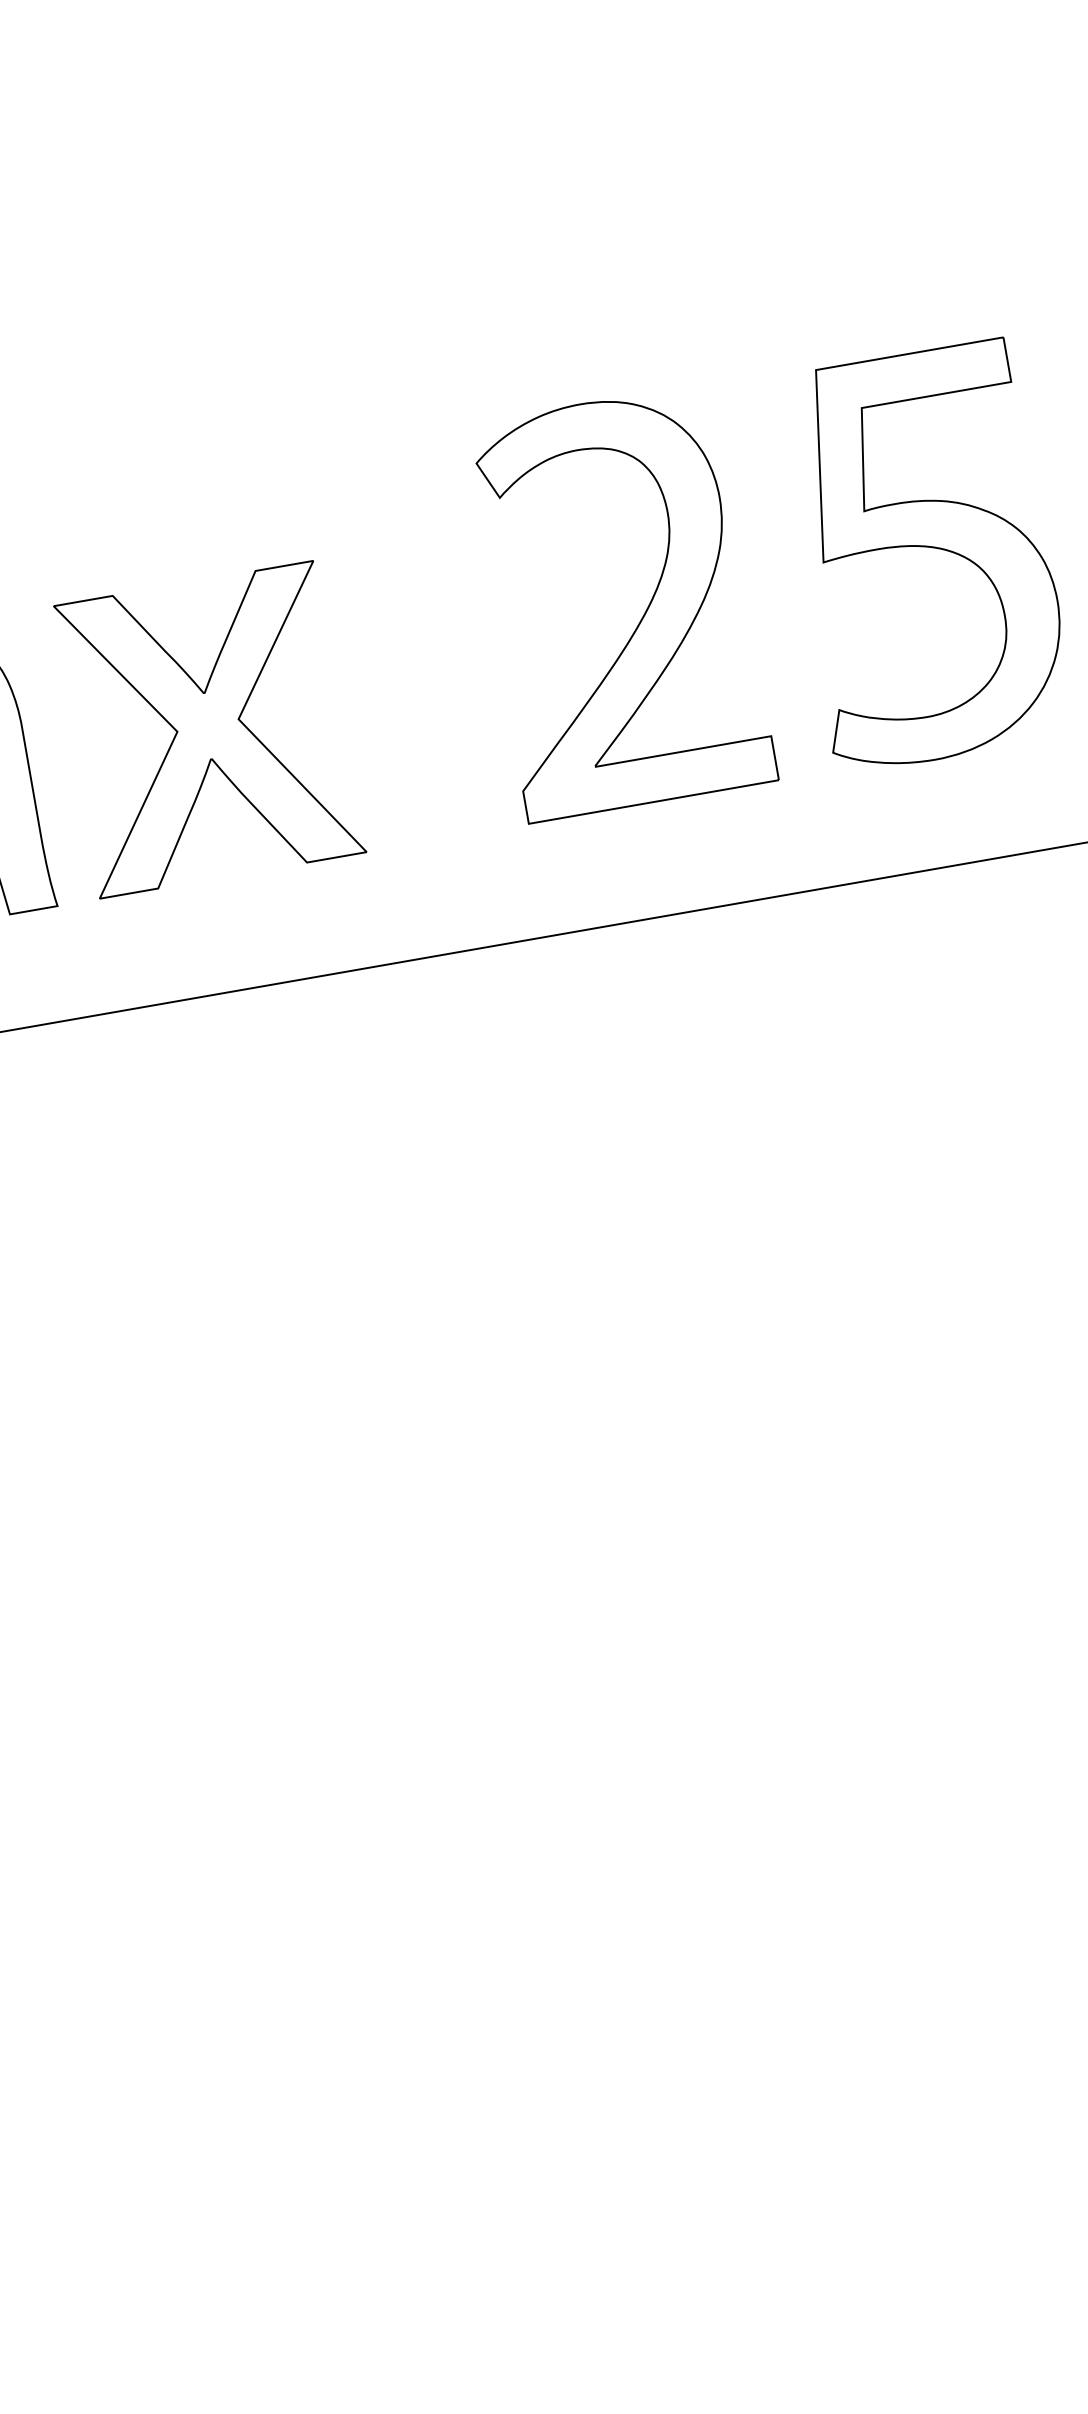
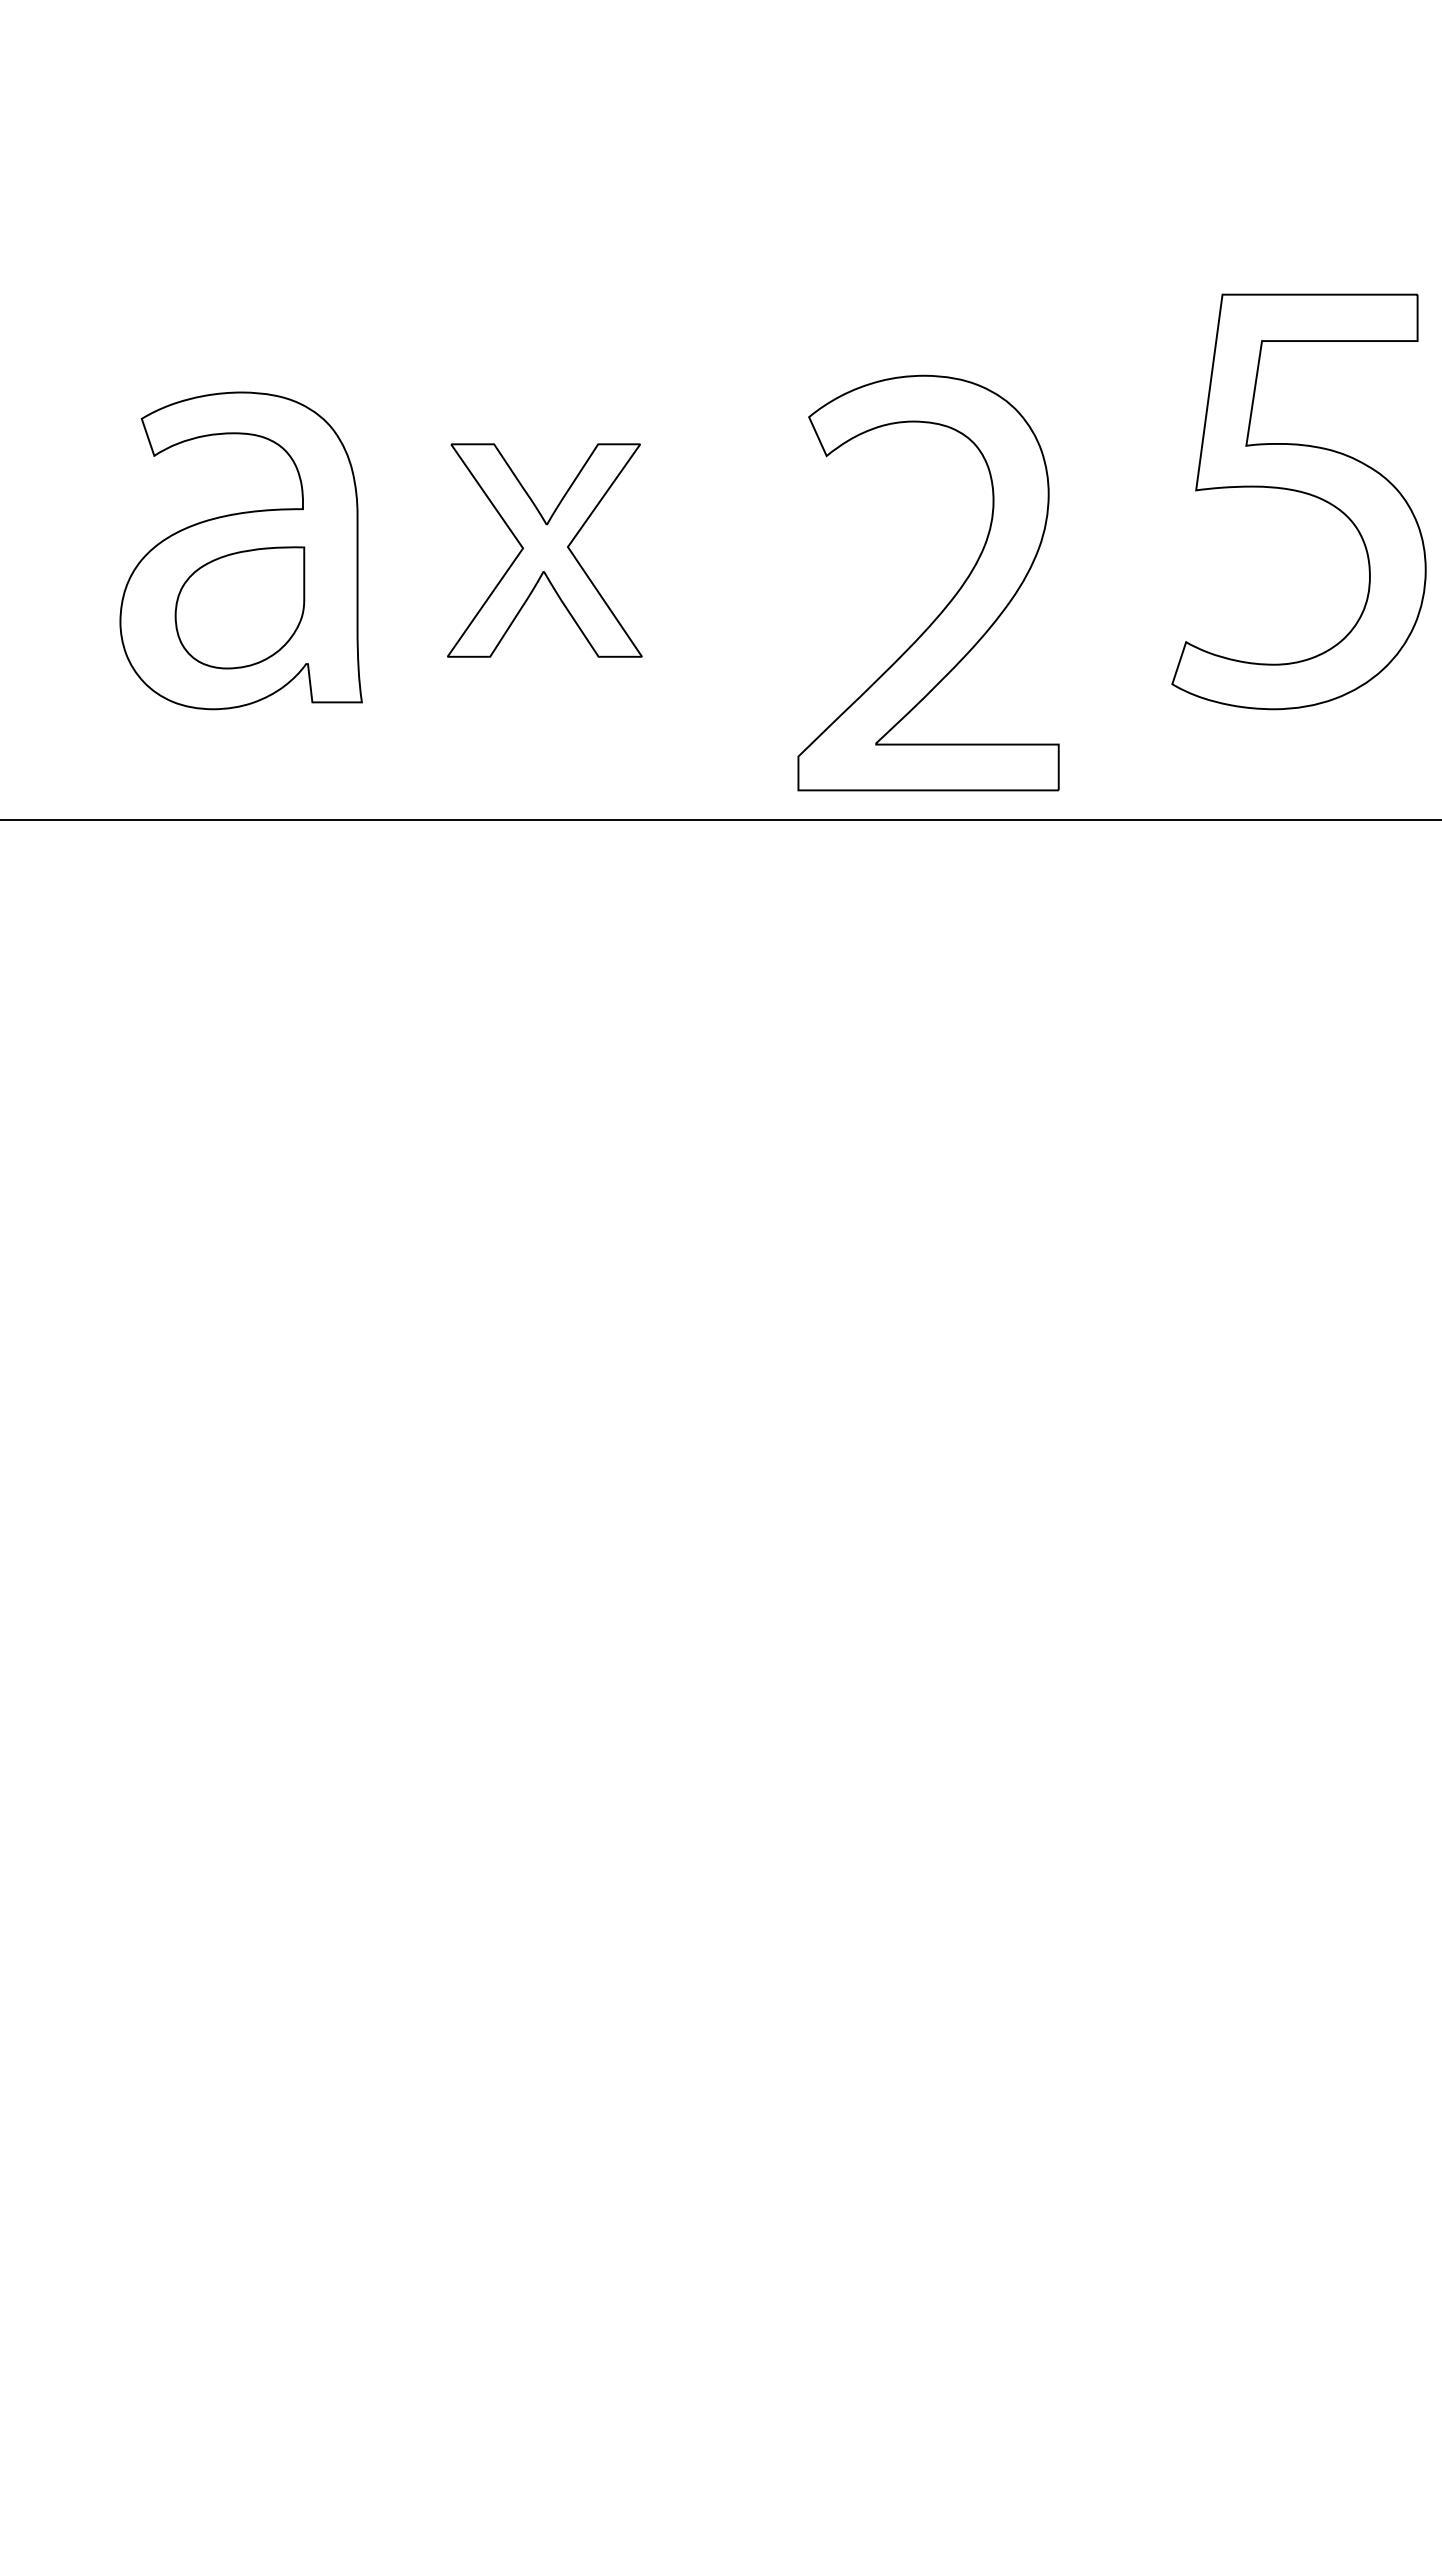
part: (643, 613) -> (951, 598), moved
part: (207, 729) -> (544, 550), size x0.7

